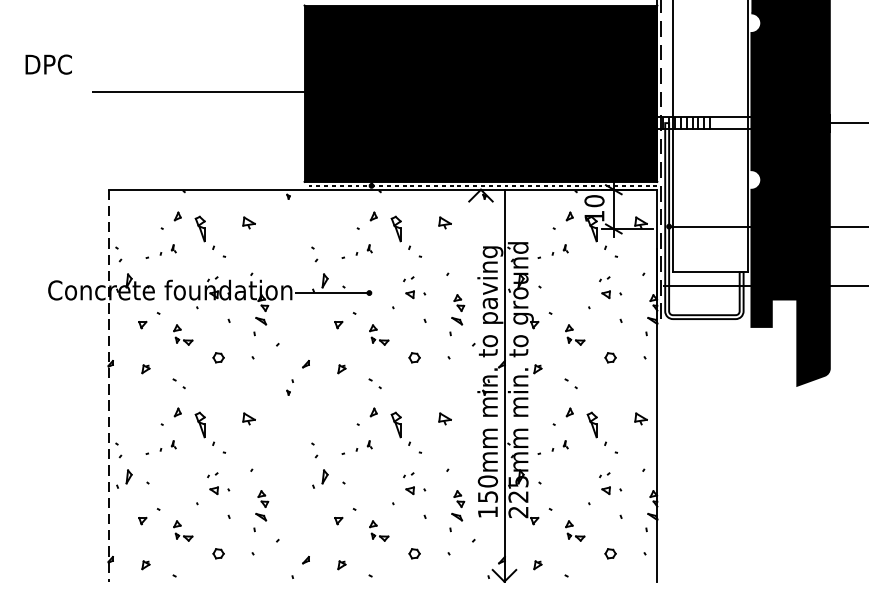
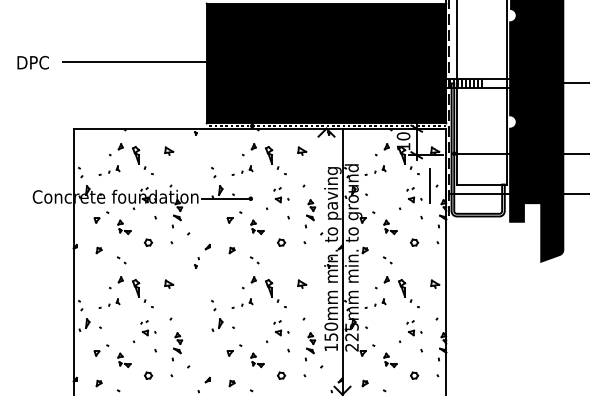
text: (47, 64) -> (32, 62), moved
line: (634, 273) -> (430, 185), added
line: (108, 386) -> (73, 262), dashed -> solid

